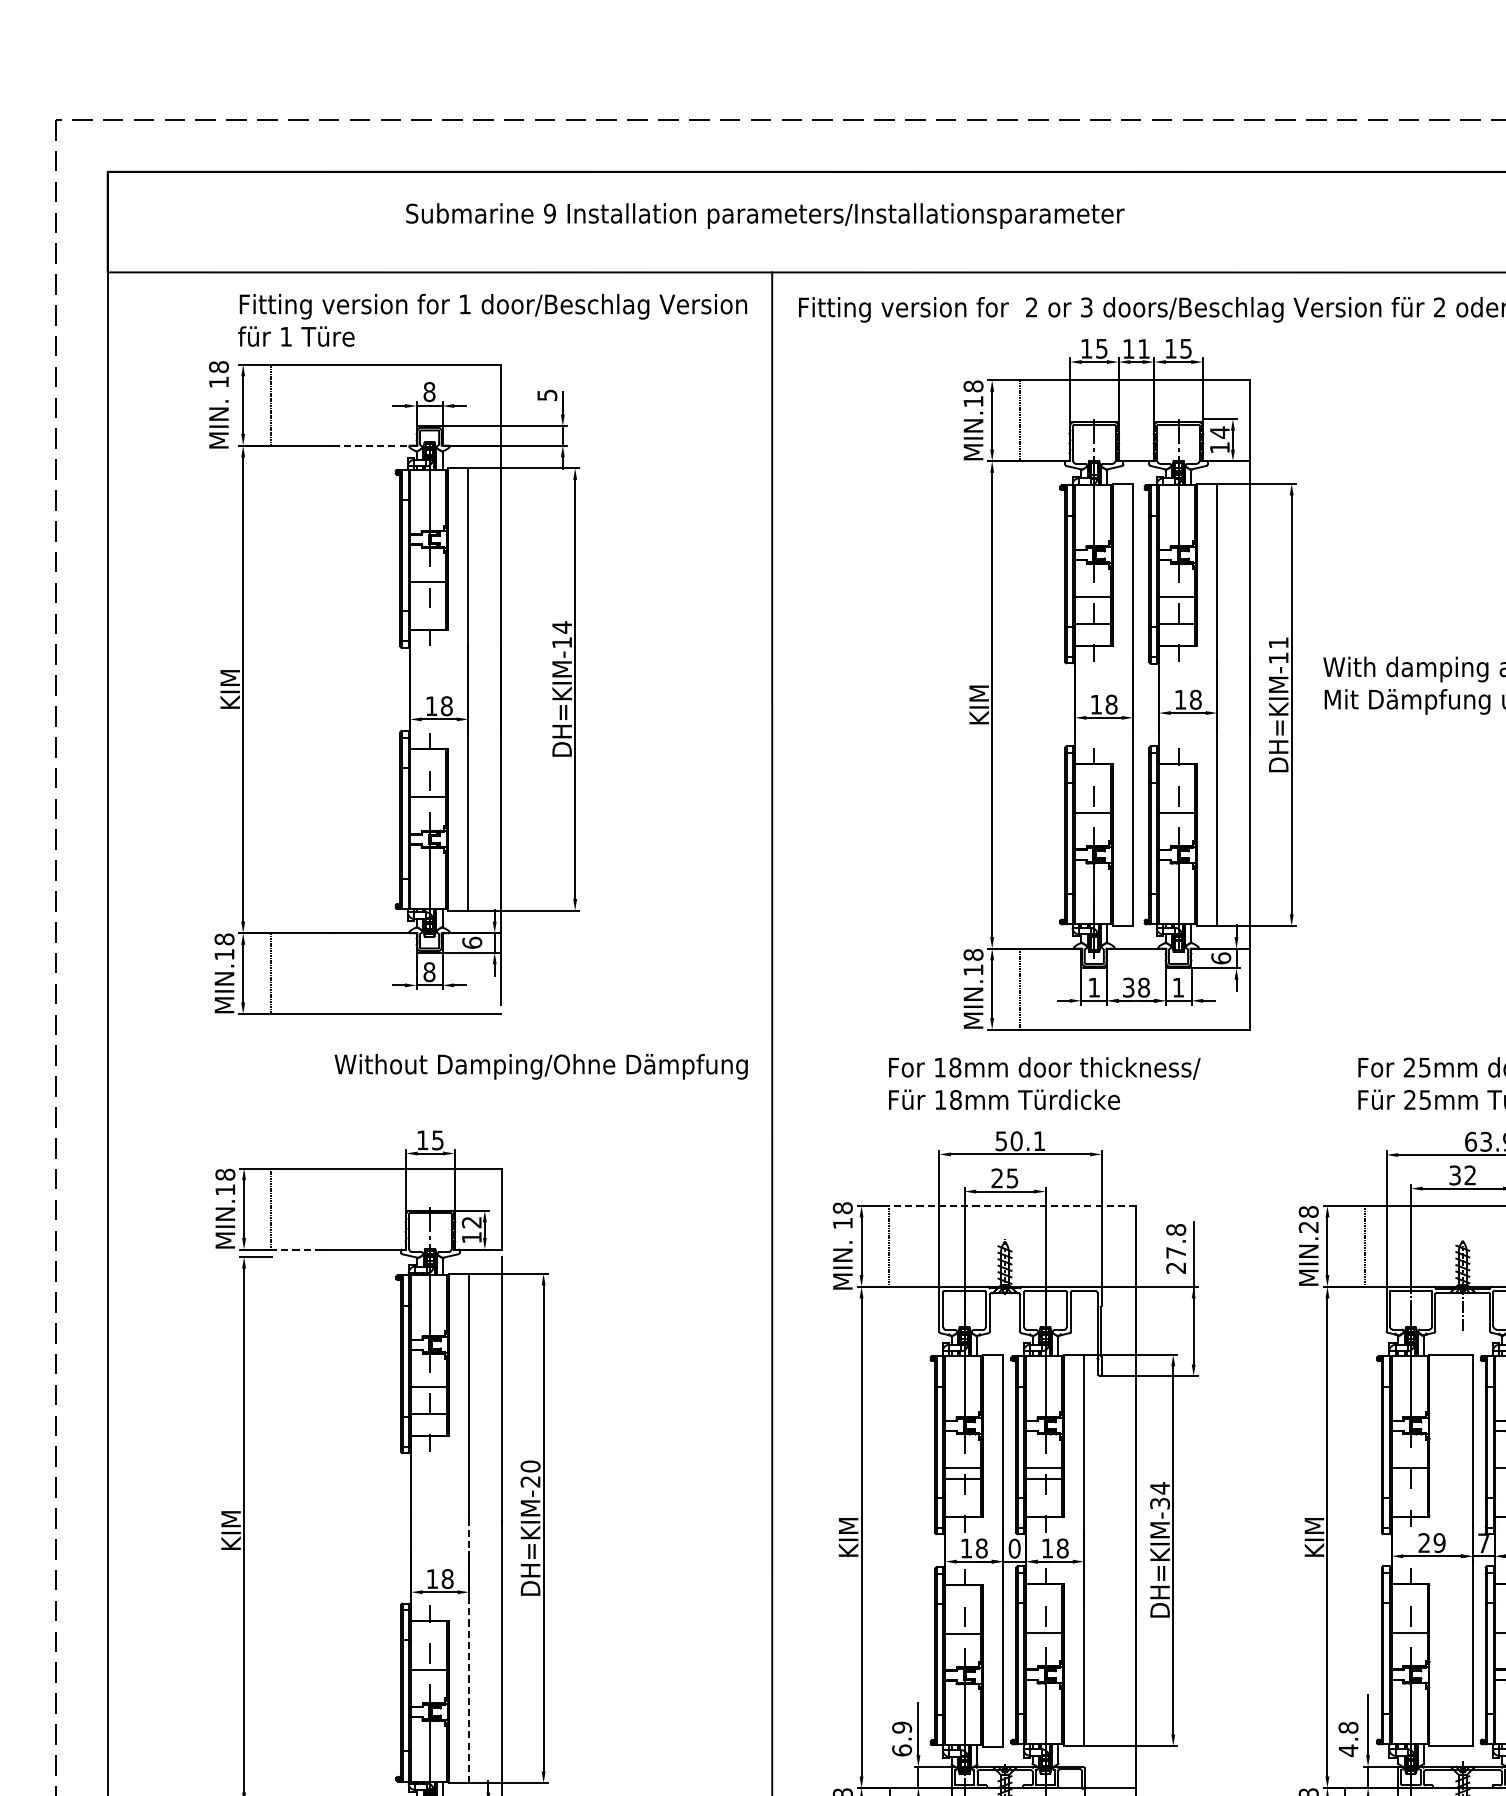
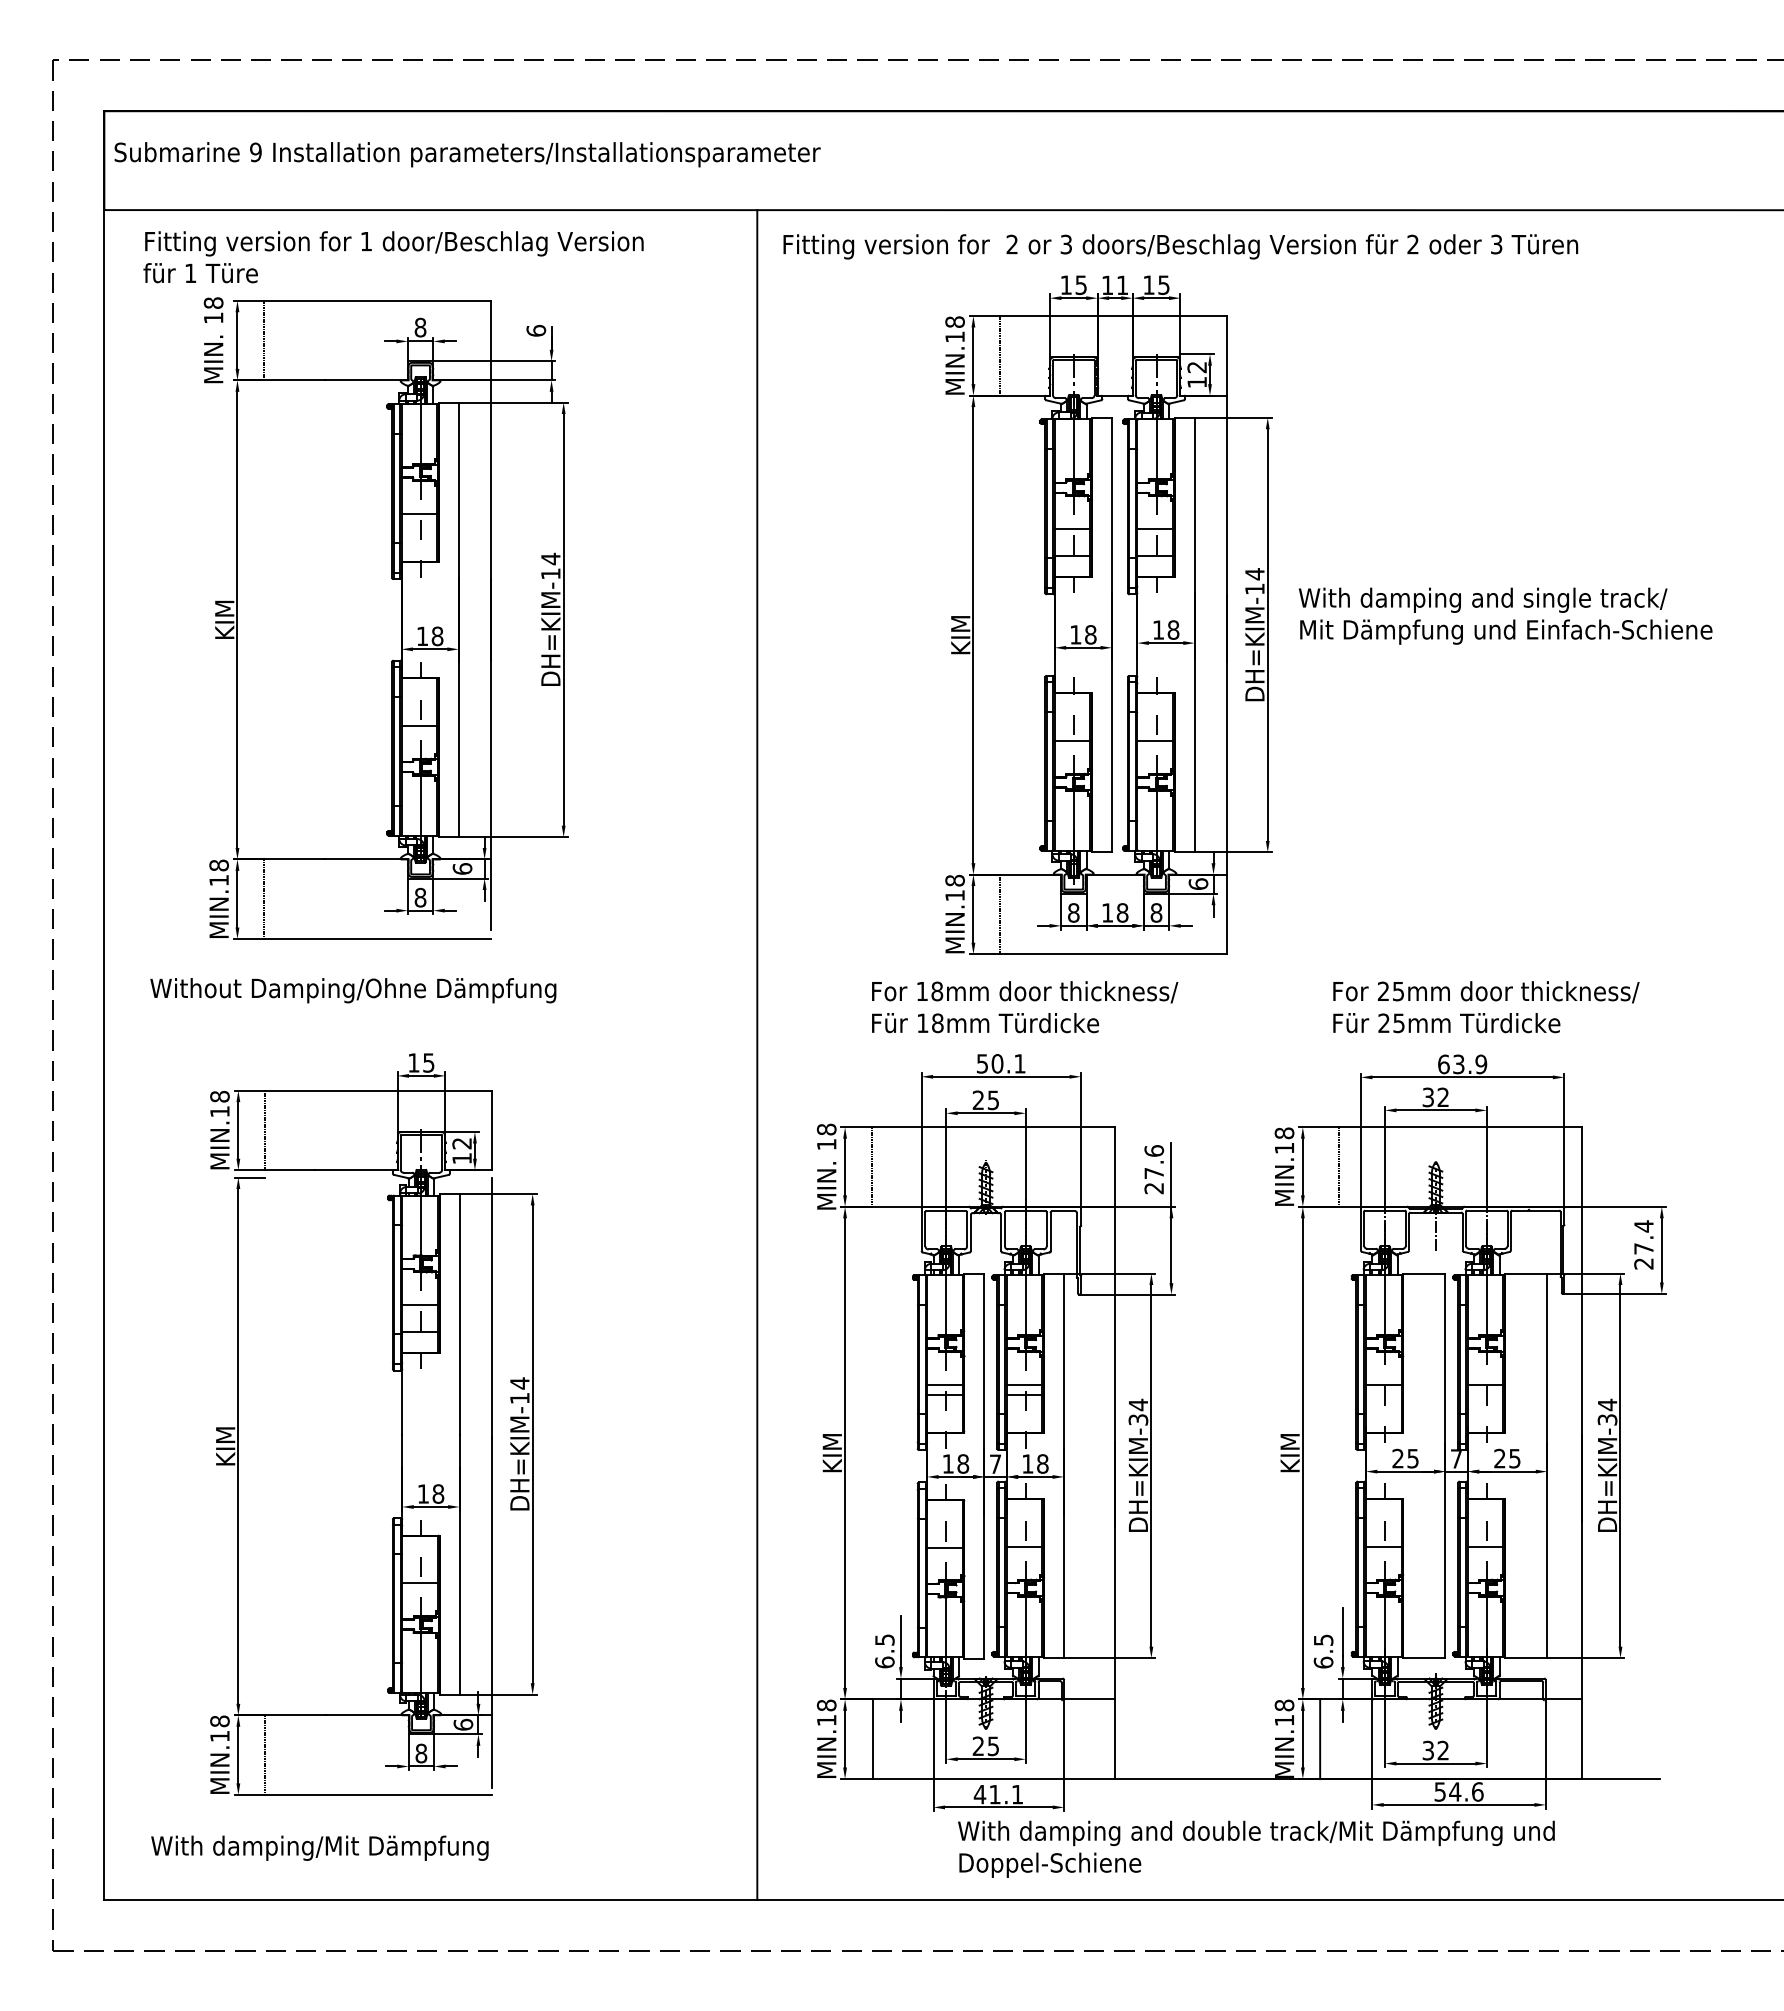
text: (765, 215) -> (467, 154), moved
text: (492, 320) -> (393, 257), moved
text: (547, 394) -> (536, 330), 5 -> 6
text: (1219, 432) -> (1196, 367), 14 -> 12
line: (375, 445) -> (367, 380), dashed -> solid
text: (1278, 643) -> (1254, 574), DH=KIM-11 -> DH=KIM-14
text: (1094, 987) -> (1073, 912), 1 -> 8
text: (1128, 987) -> (1107, 912), 38 -> 18
text: (1178, 987) -> (1156, 912), 1 -> 8
text: (541, 1066) -> (353, 990), moved
line: (1012, 1206) -> (993, 1127), dashed -> solid
text: (1307, 1227) -> (1283, 1148), MIN.28 -> MIN.18
text: (1175, 1229) -> (1153, 1150), 27.8 -> 27.6
line: (297, 1249) -> (290, 1170), dashed -> solid
text: (530, 1473) -> (519, 1390), DH=KIM-20 -> DH=KIM-14
text: (1439, 1542) -> (1412, 1458), 29 -> 25
text: (1014, 1549) -> (995, 1464), 0 -> 7
line: (469, 1650) -> (459, 1564), dashed -> solid
text: (901, 1727) -> (884, 1639), 6.9 -> 6.5
text: (1348, 1739) -> (1323, 1651), 4.8 -> 6.5

